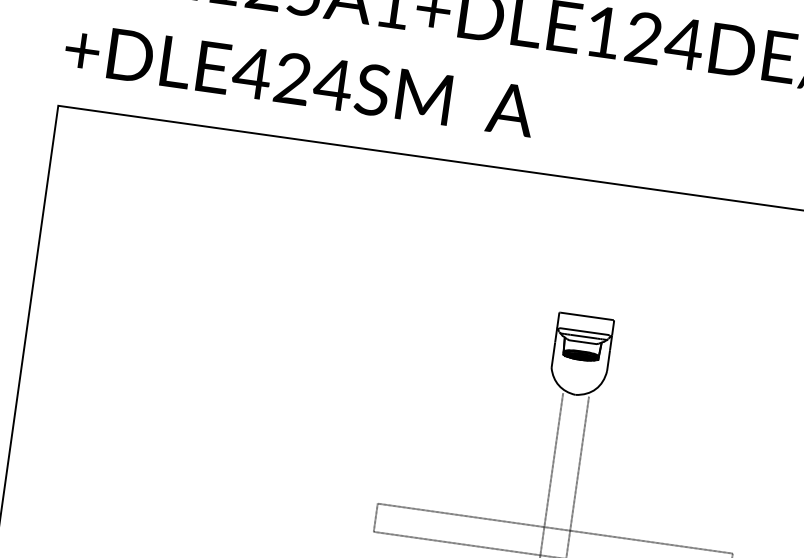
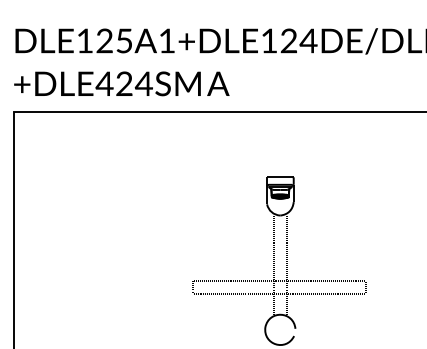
text: (511, 108) -> (218, 83), moved

